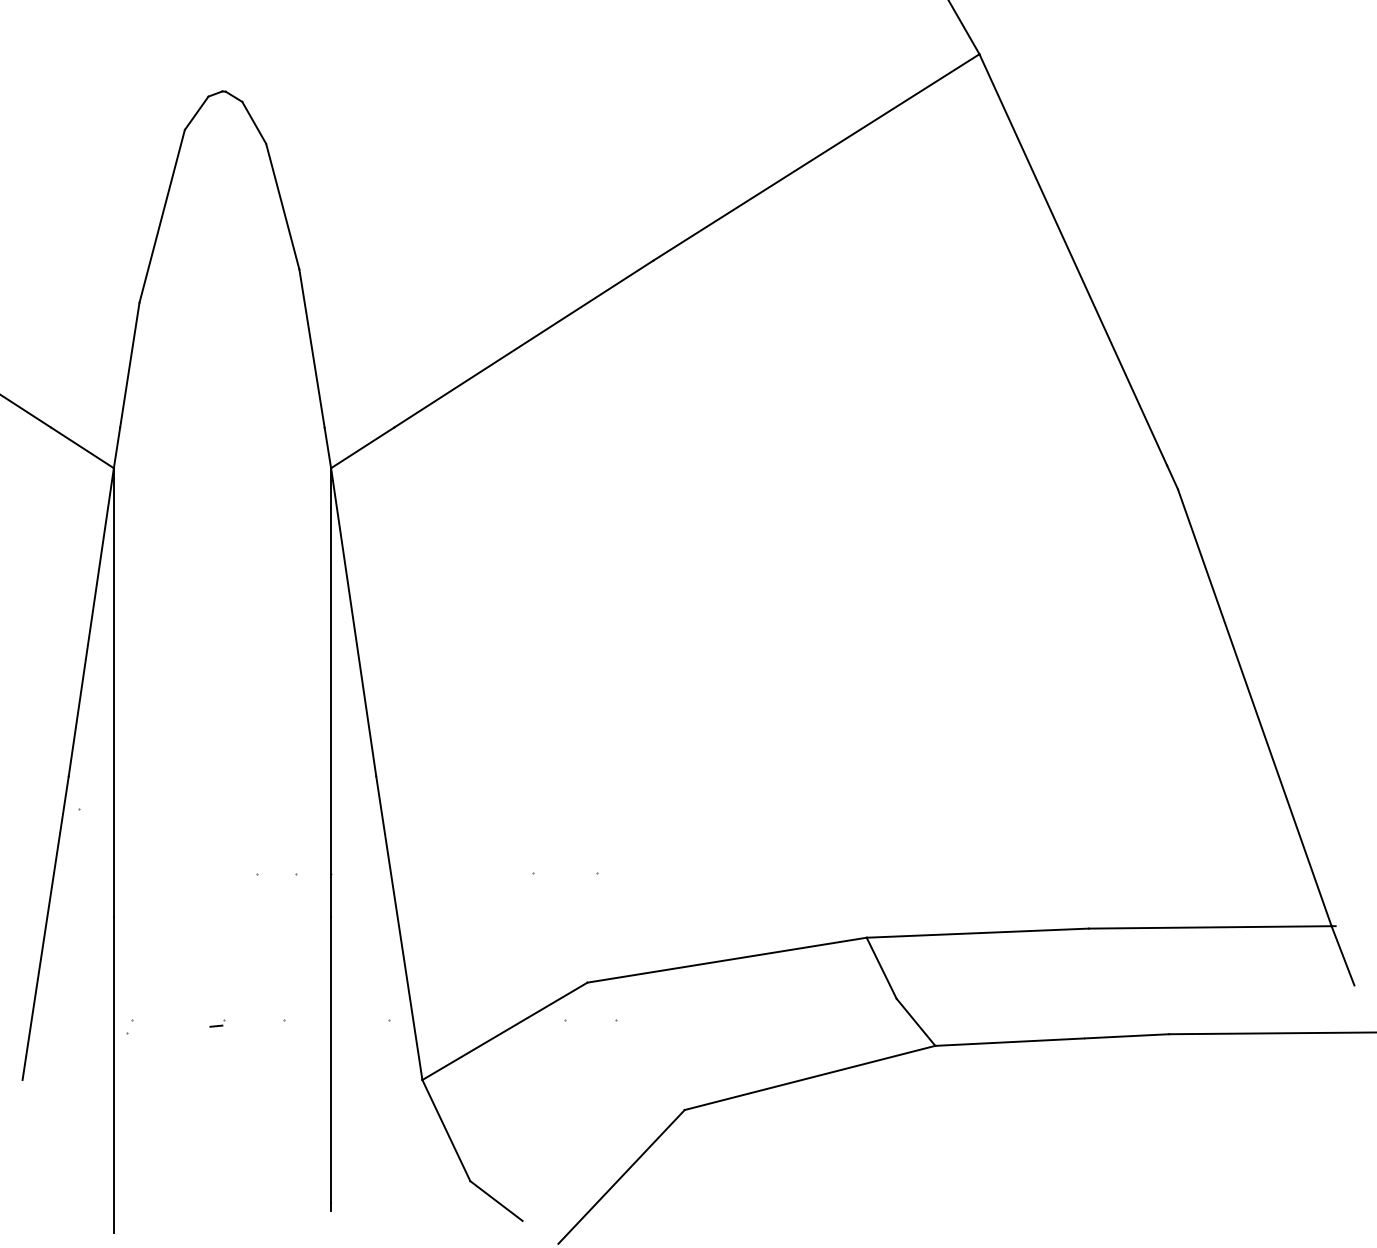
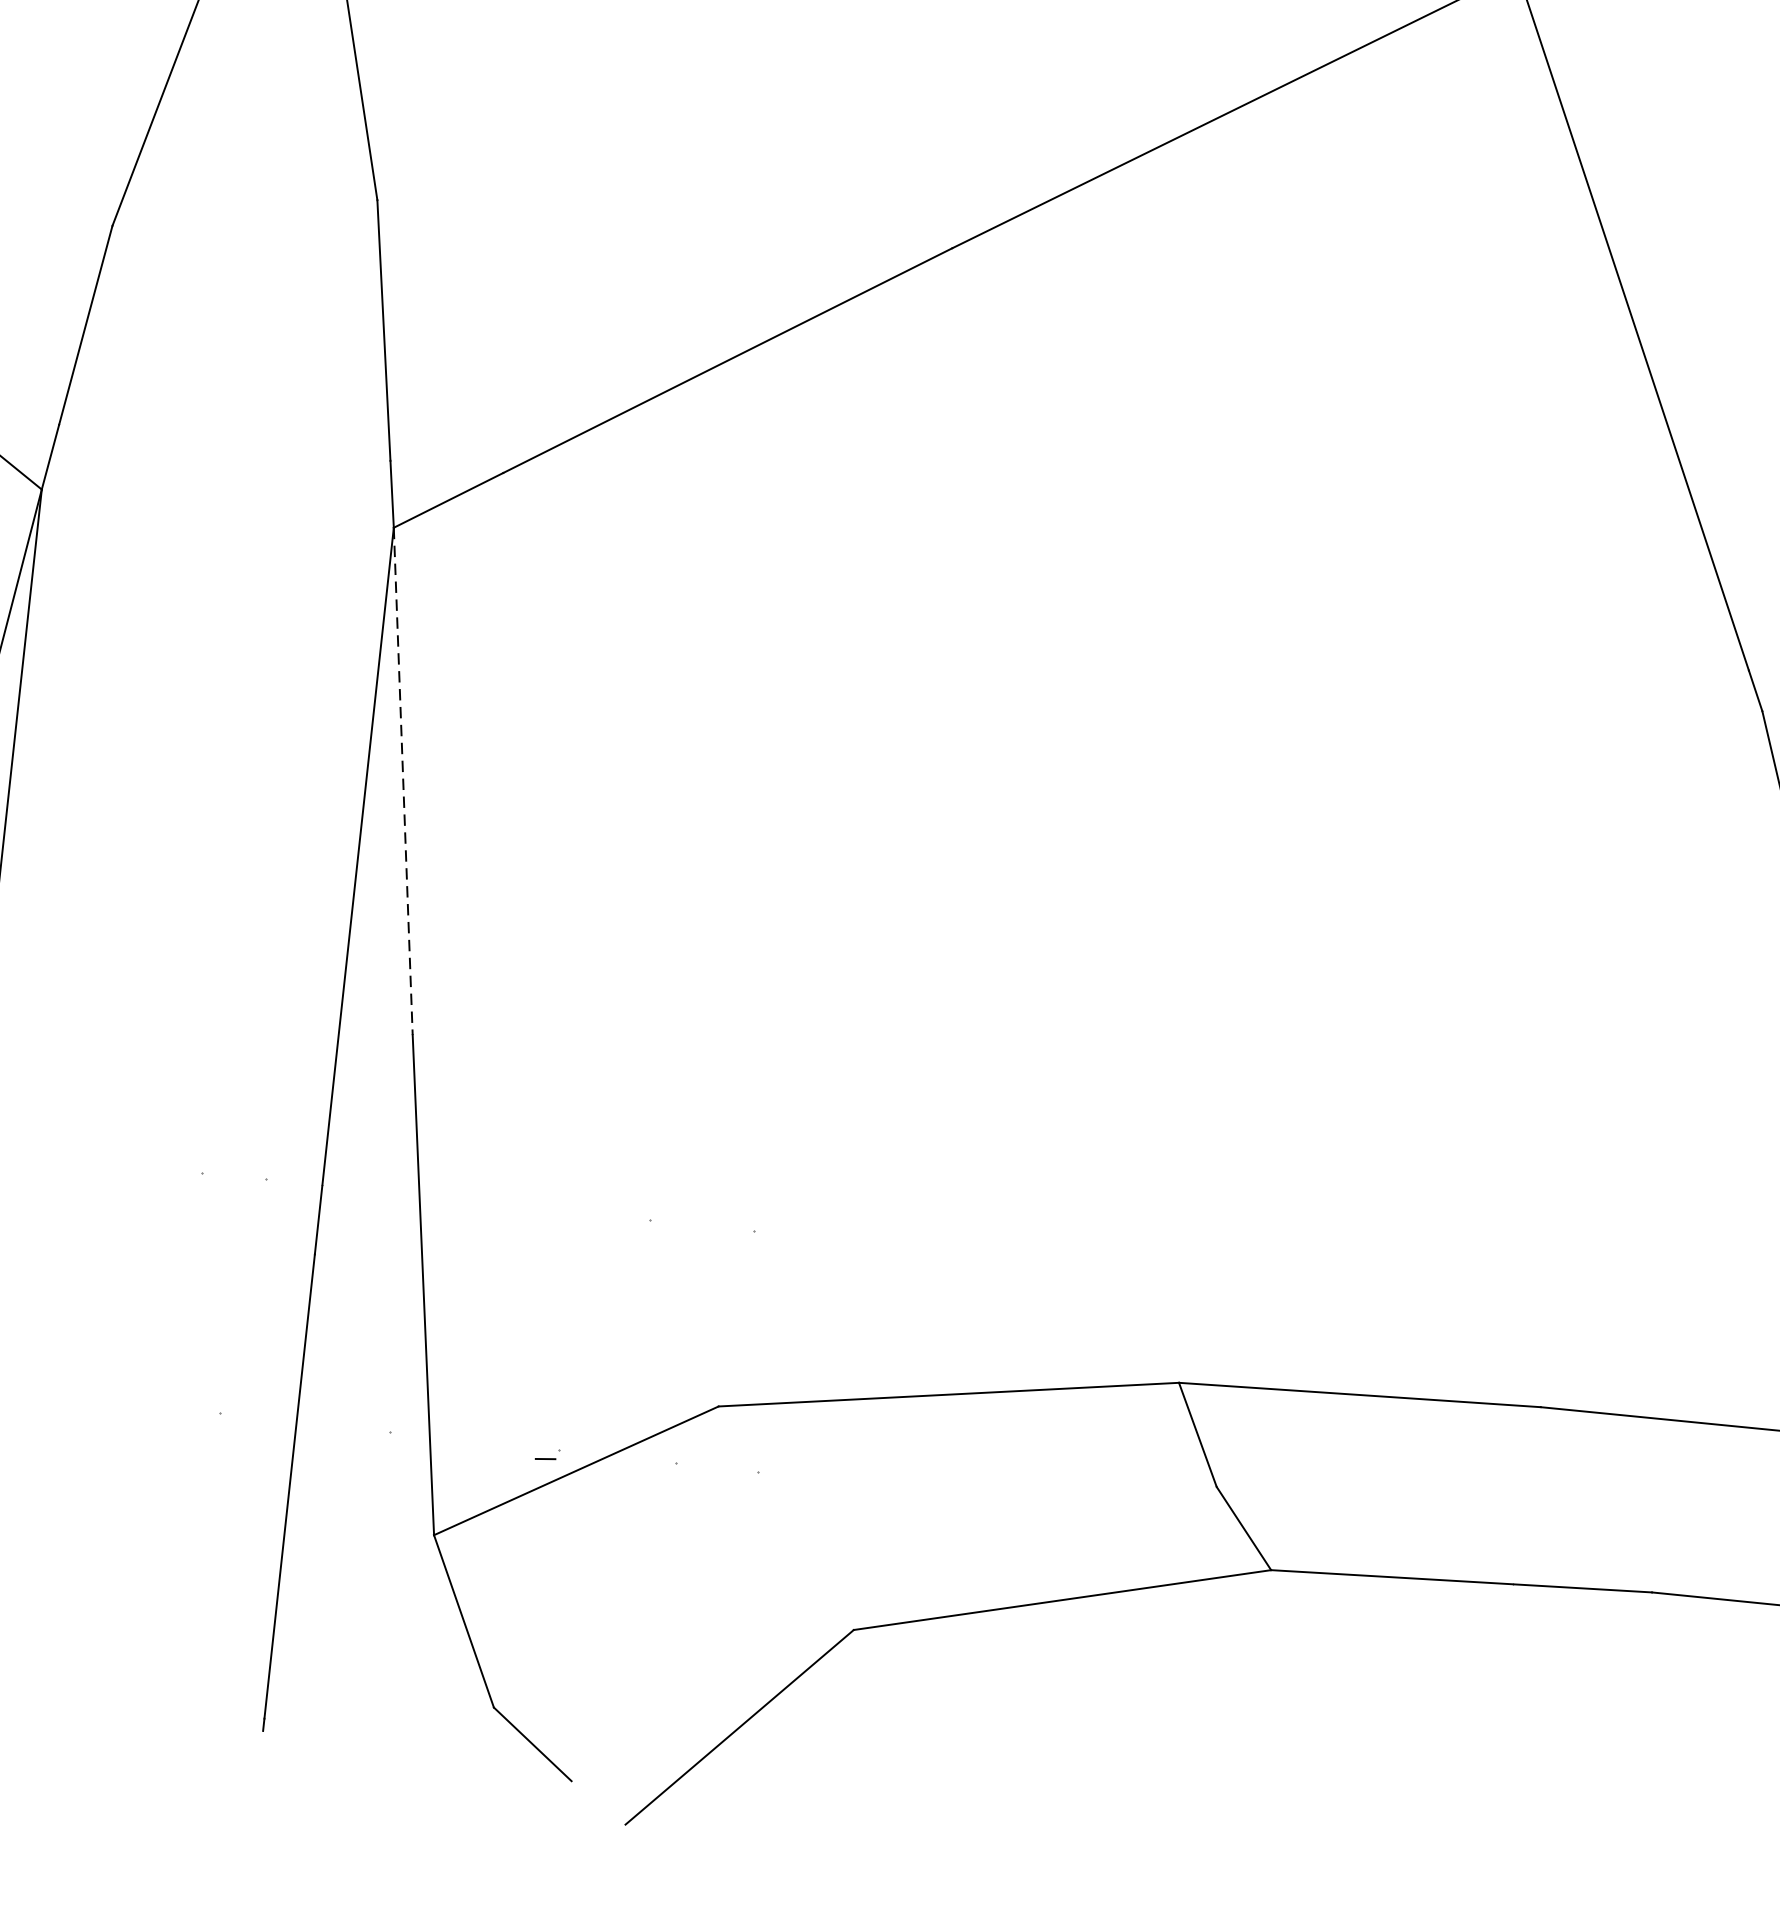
line: (353, 622) -> (402, 781), solid -> dashed
part: (217, 1023) -> (547, 1454), moved

